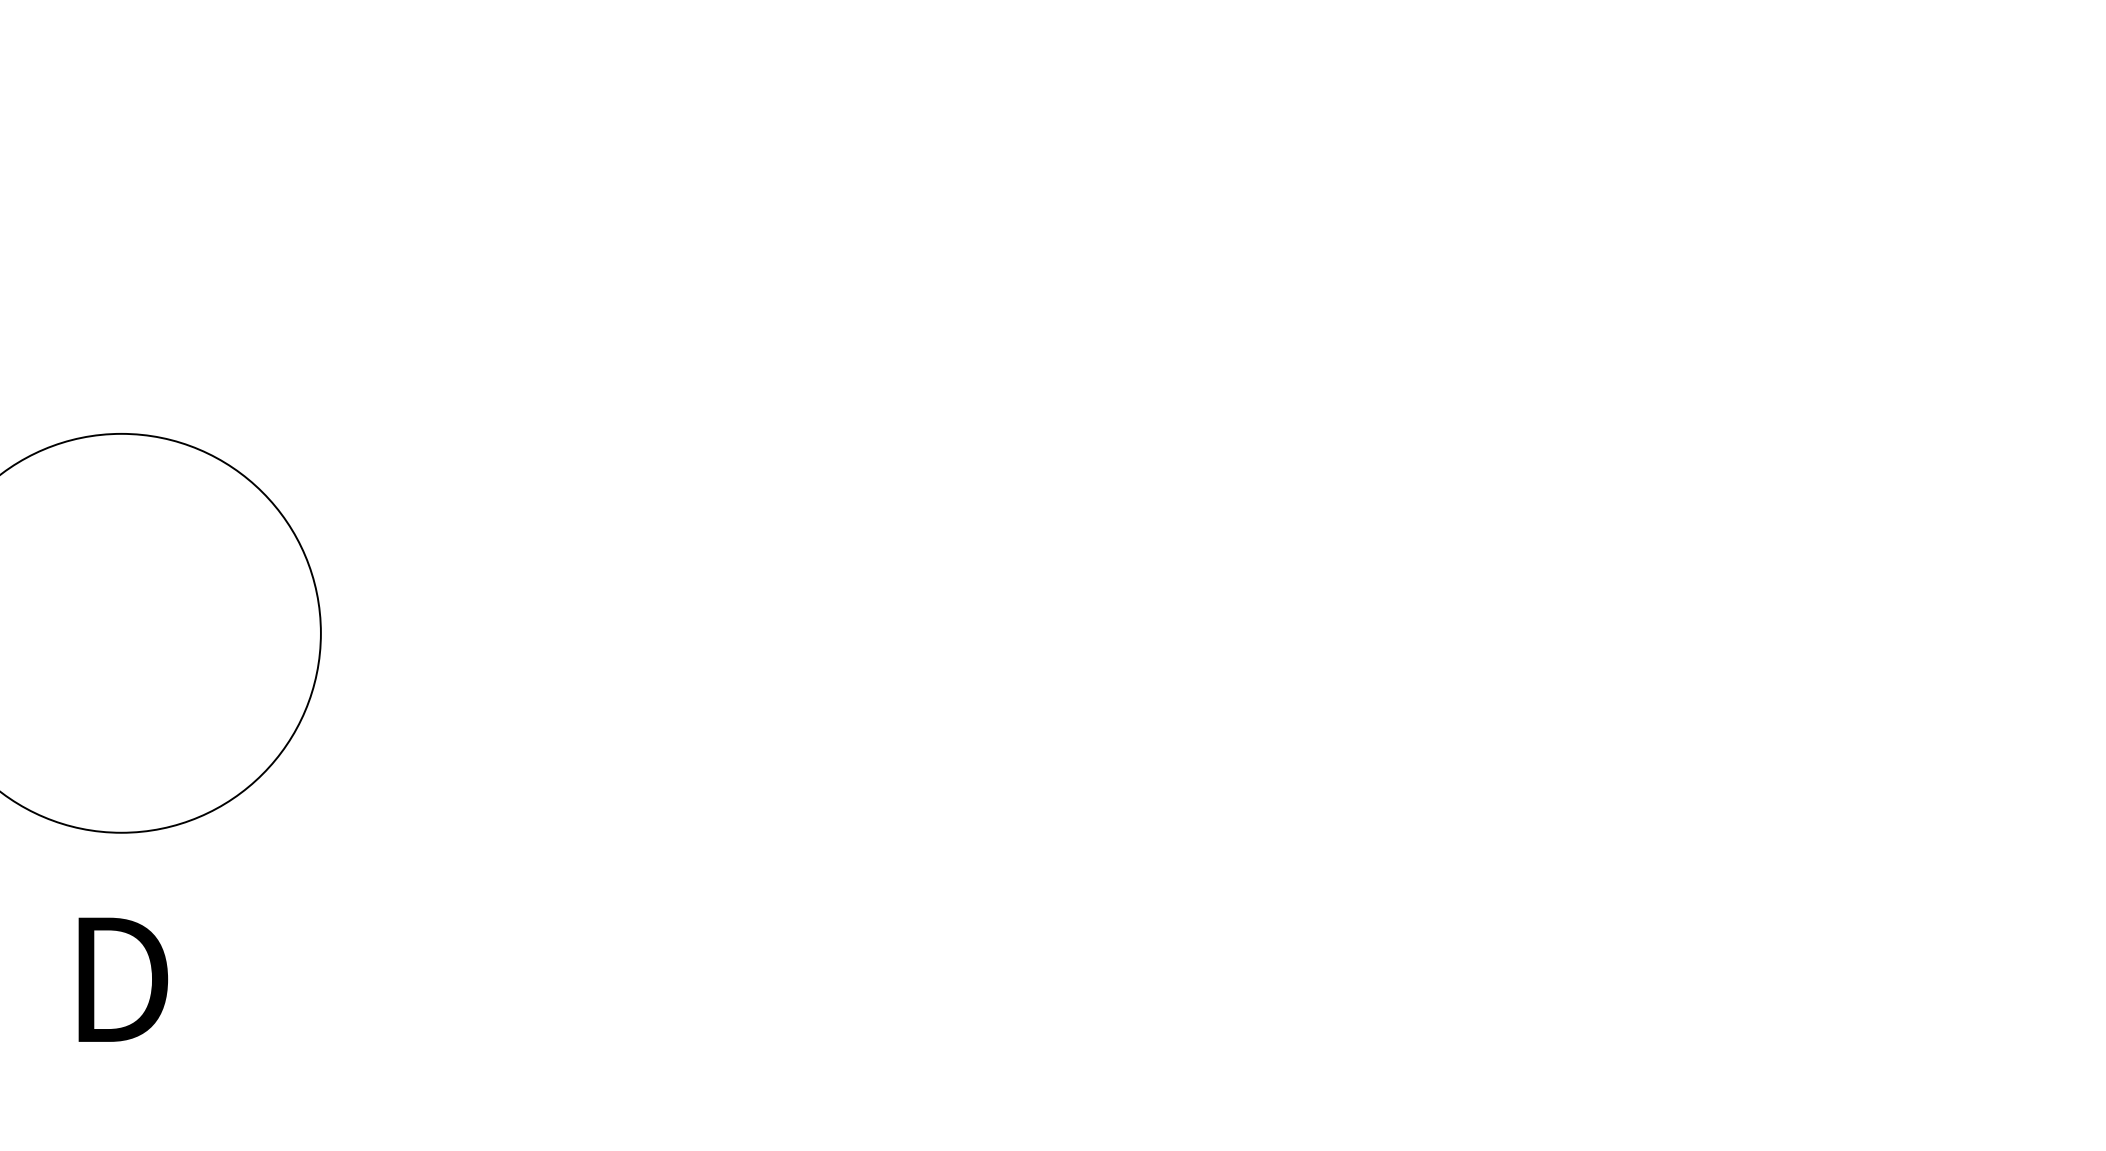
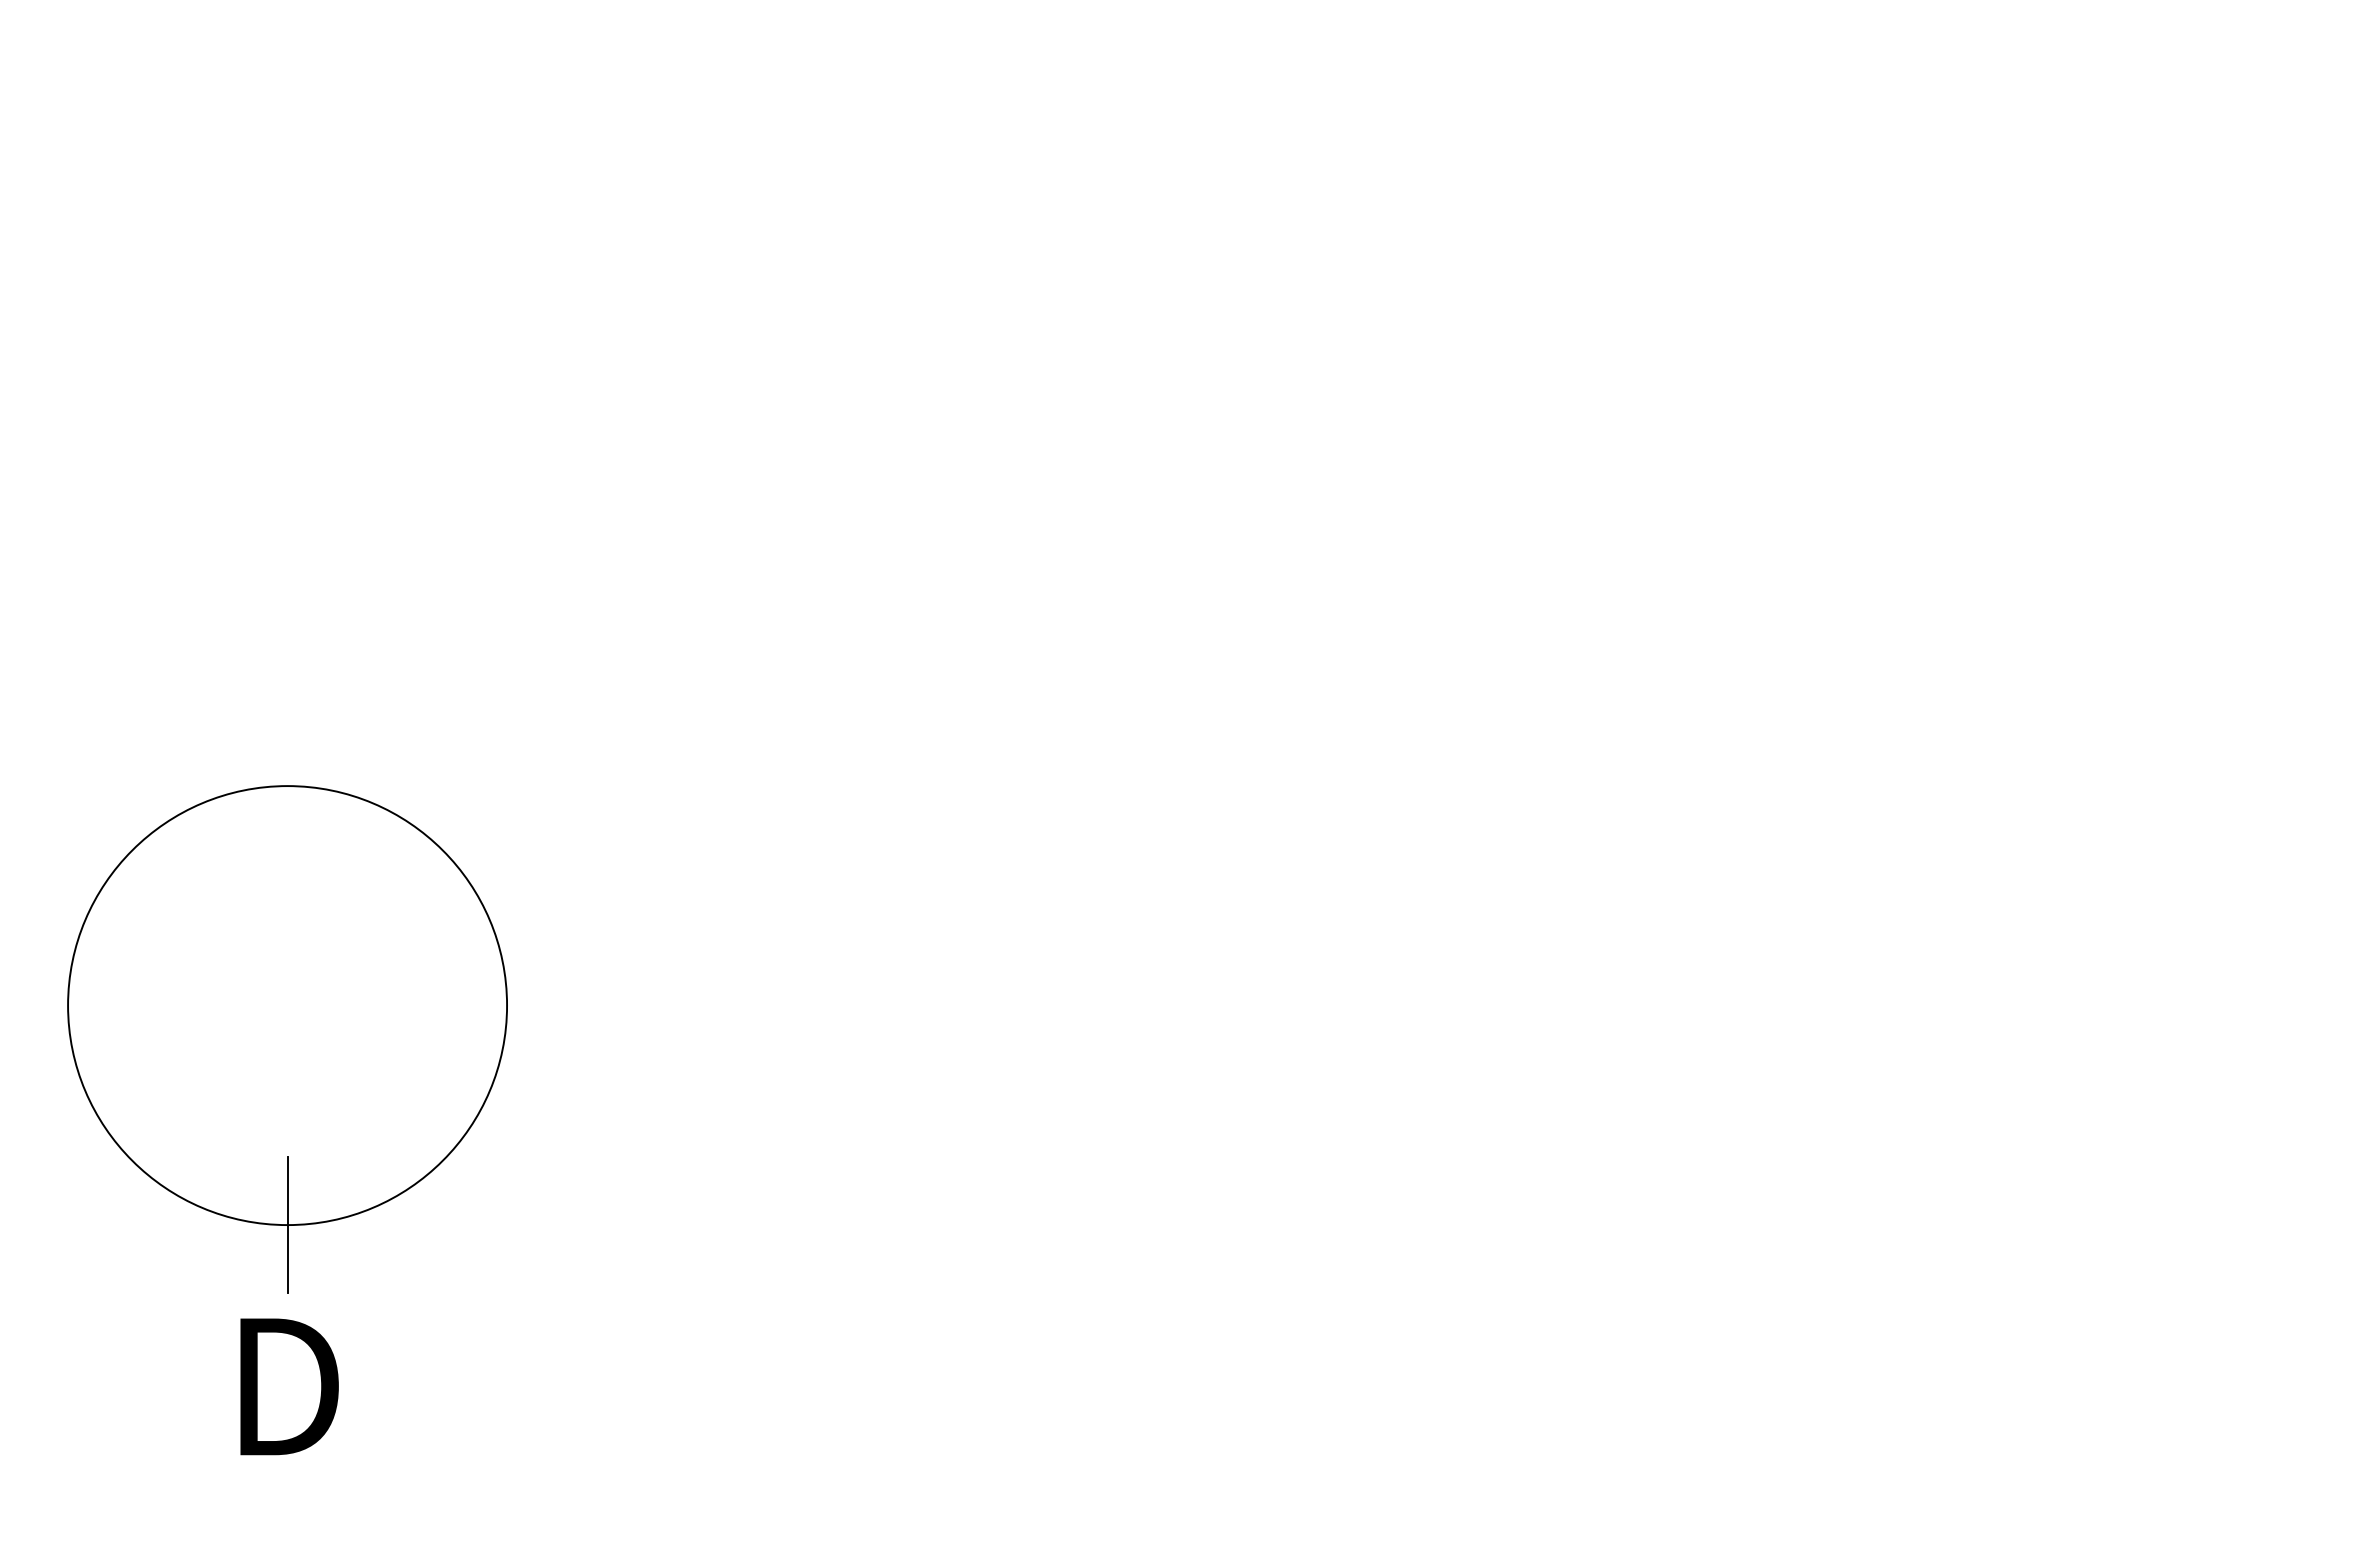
line: (121, 832) -> (287, 1224), added

